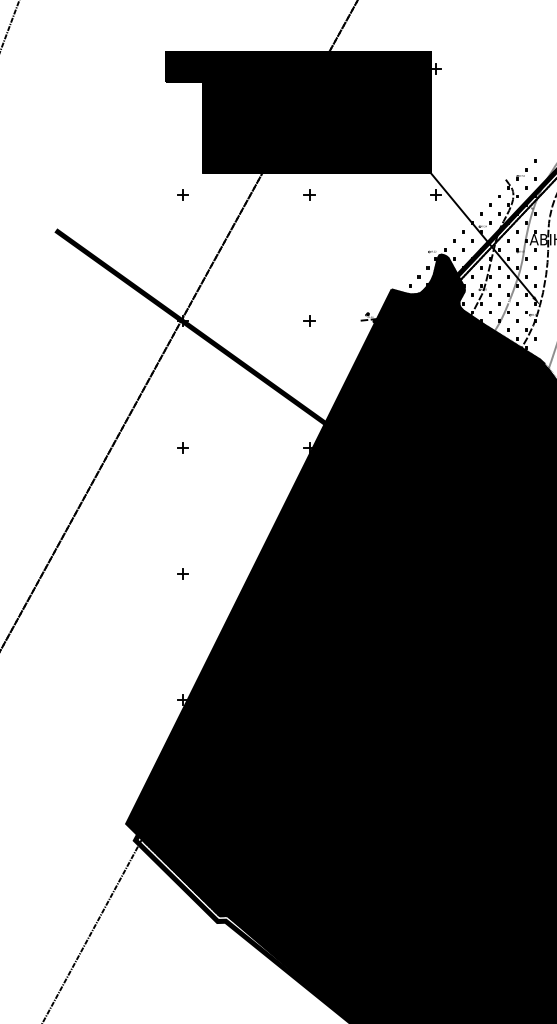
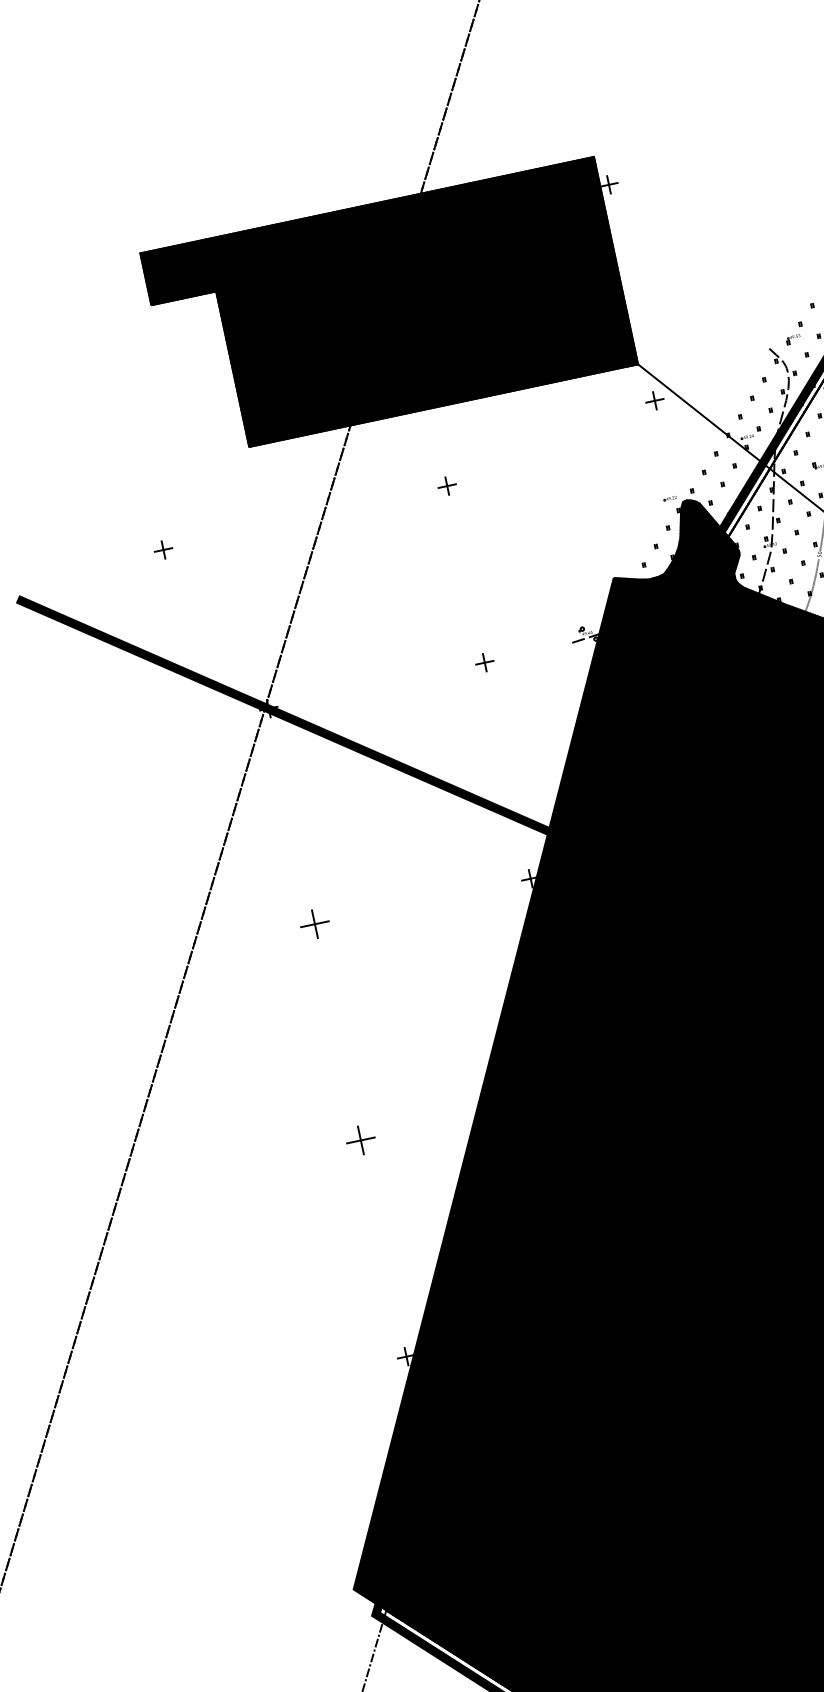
part: (182, 194) -> (161, 549), moved
part: (309, 194) -> (447, 484), moved
part: (182, 447) -> (313, 924), size x1.6
part: (182, 573) -> (359, 1140), size x1.6

